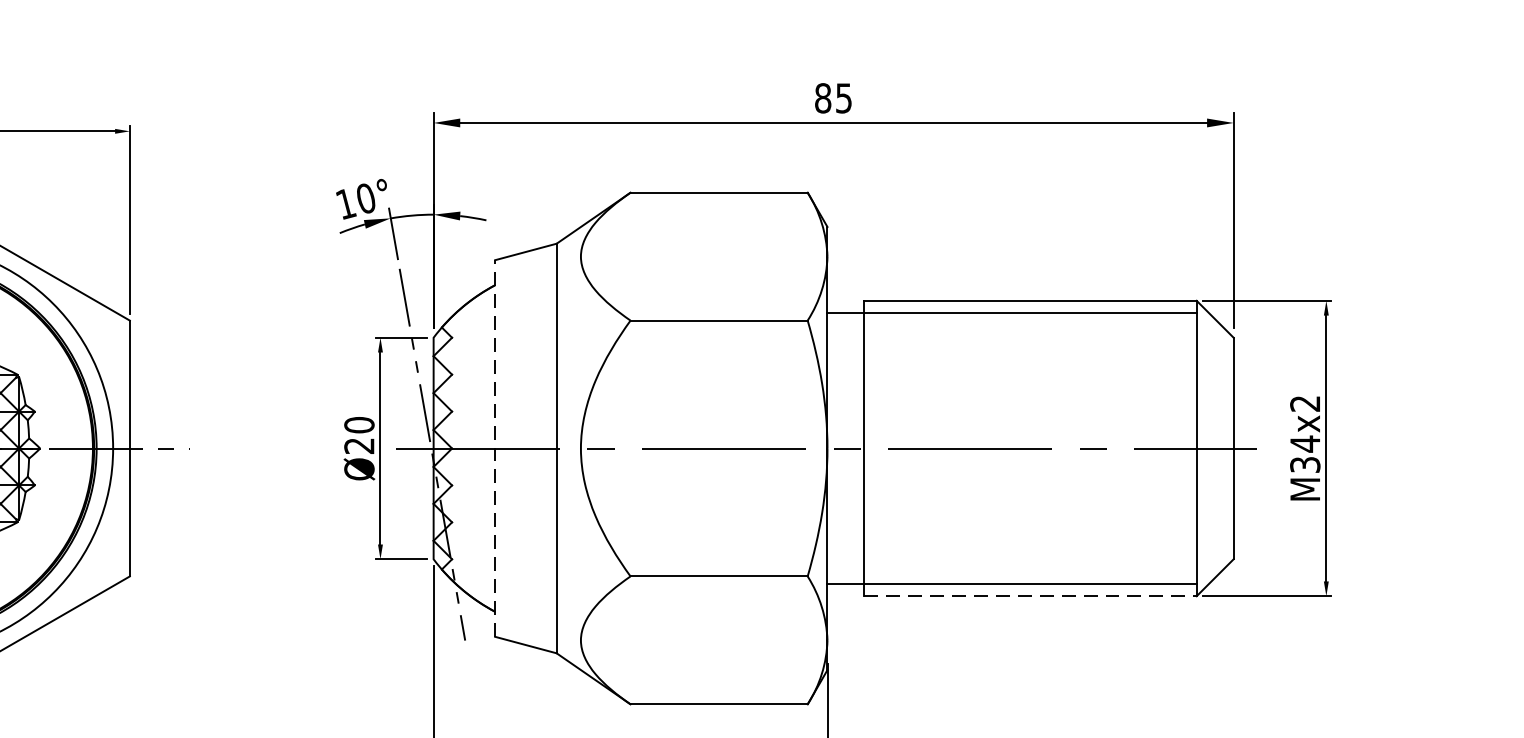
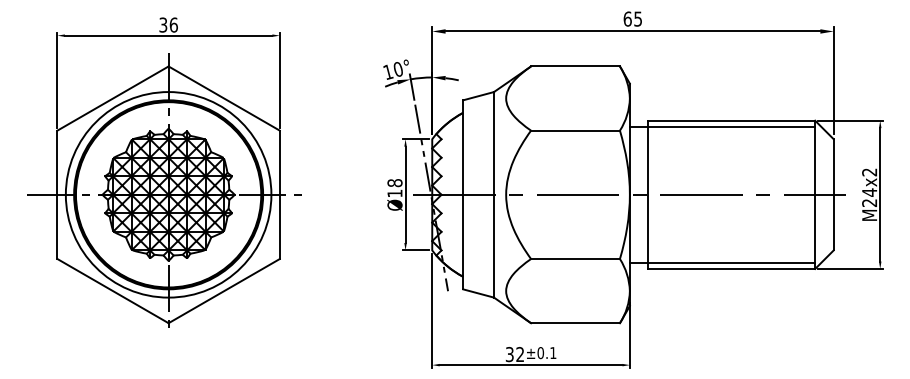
text: (822, 97) -> (627, 18), 85 -> 65
text: (358, 435) -> (394, 188), Ø20 -> Ø18
line: (495, 447) -> (463, 194), dashed -> solid
text: (1304, 463) -> (869, 202), M34x2 -> M24x2
line: (1031, 595) -> (732, 268), dashed -> solid

